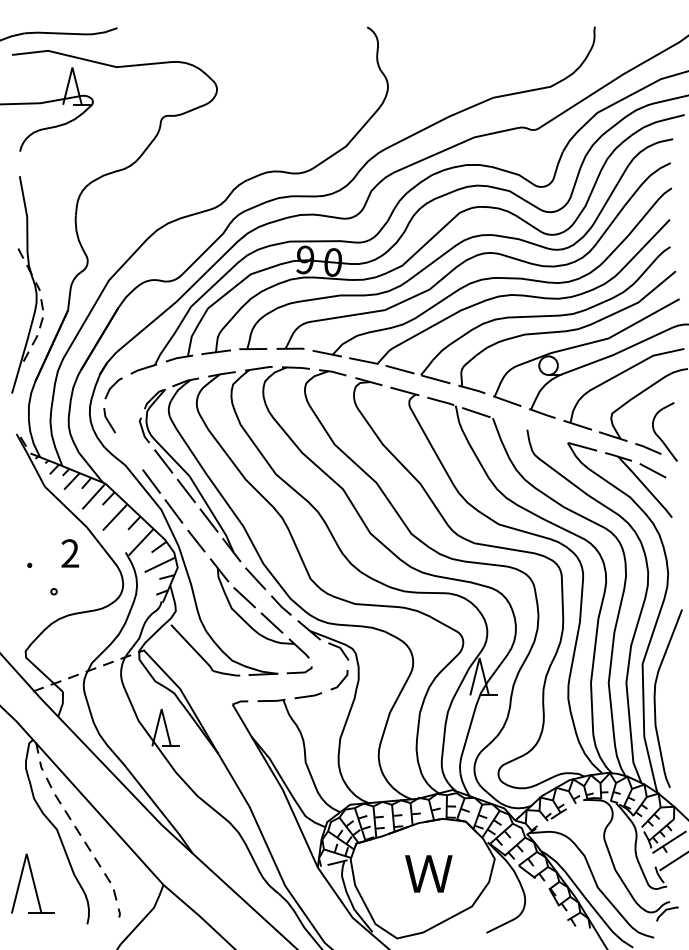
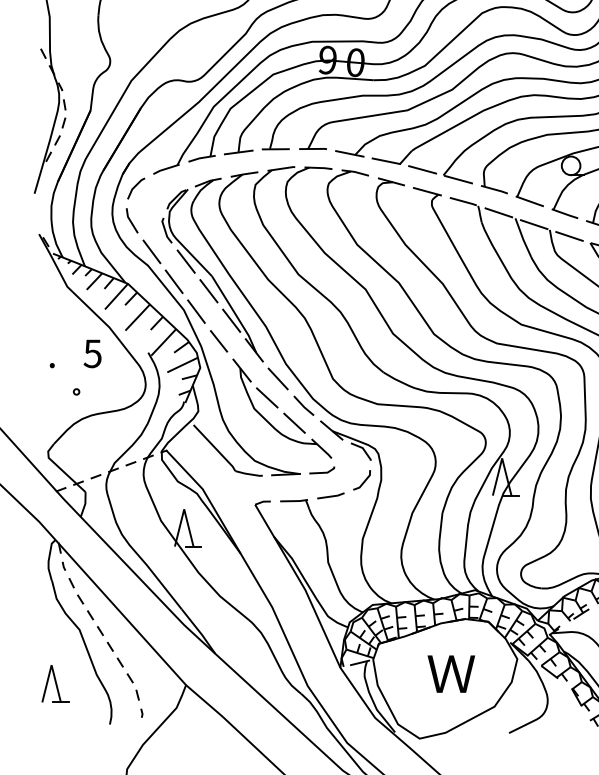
line: (511, 424) -> (534, 224), added
line: (546, 435) -> (569, 235), added
line: (129, 451) -> (152, 251), added
text: (70, 553) -> (93, 353), 2 -> 5
part: (32, 883) -> (55, 683), size x0.62

